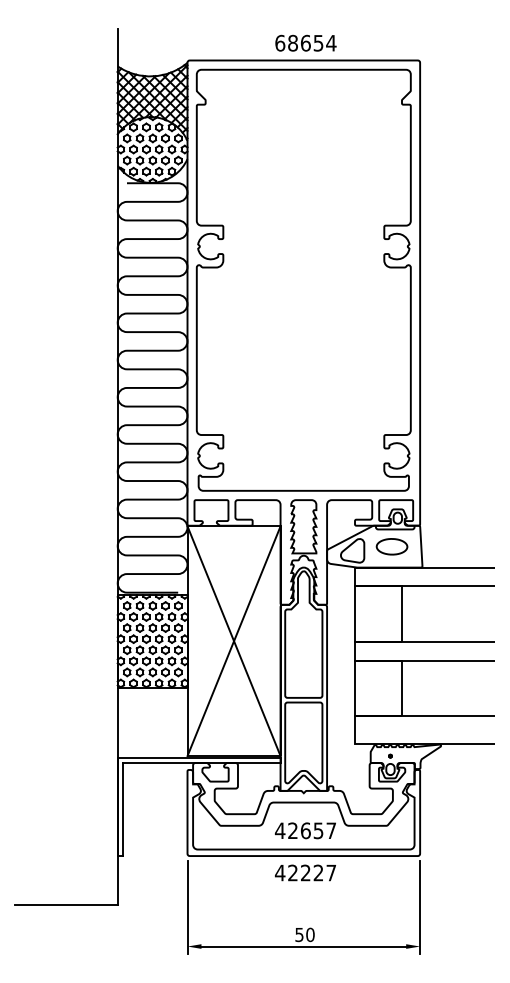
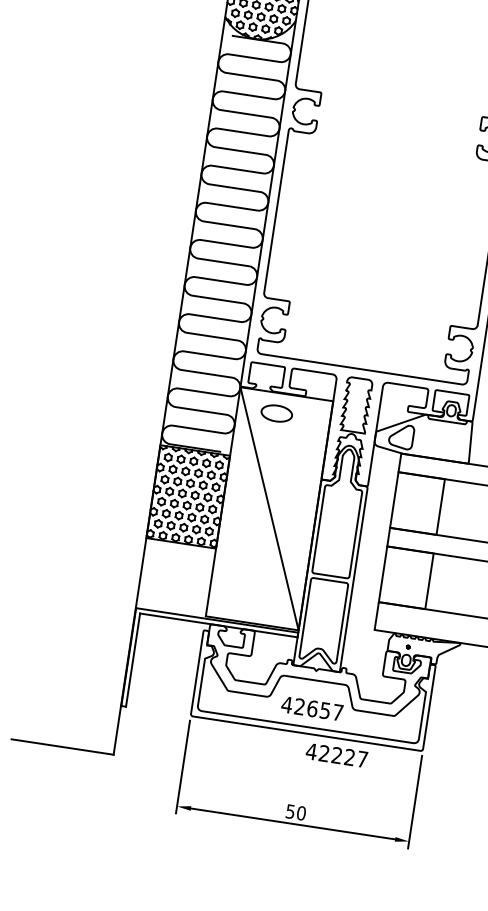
part: (391, 546) -> (276, 413), moved
line: (233, 641) -> (268, 509), removed
text: (305, 872) -> (336, 755), moved

